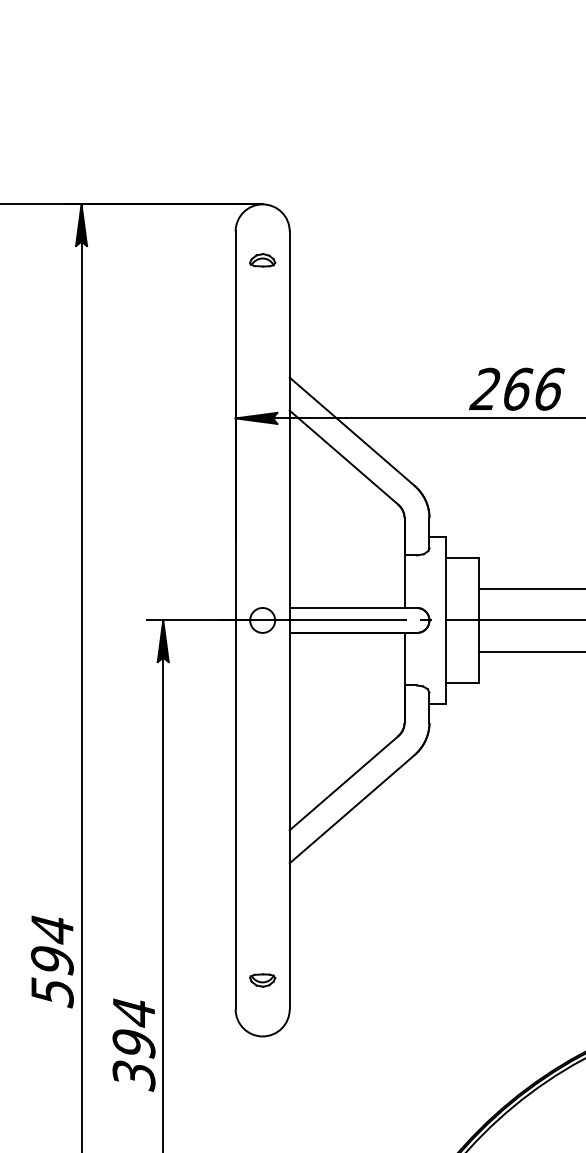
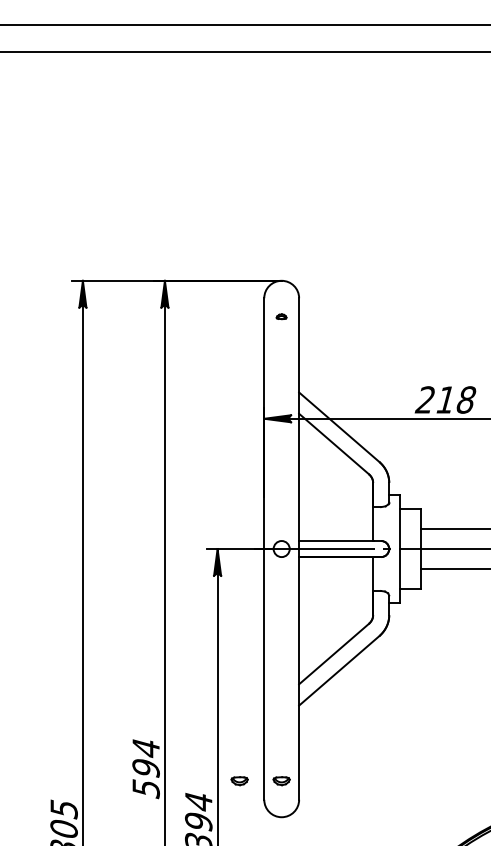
part: (262, 259) -> (281, 316), size x0.6
text: (533, 388) -> (456, 399), 266 -> 218
part: (197, 981) -> (239, 781), added

